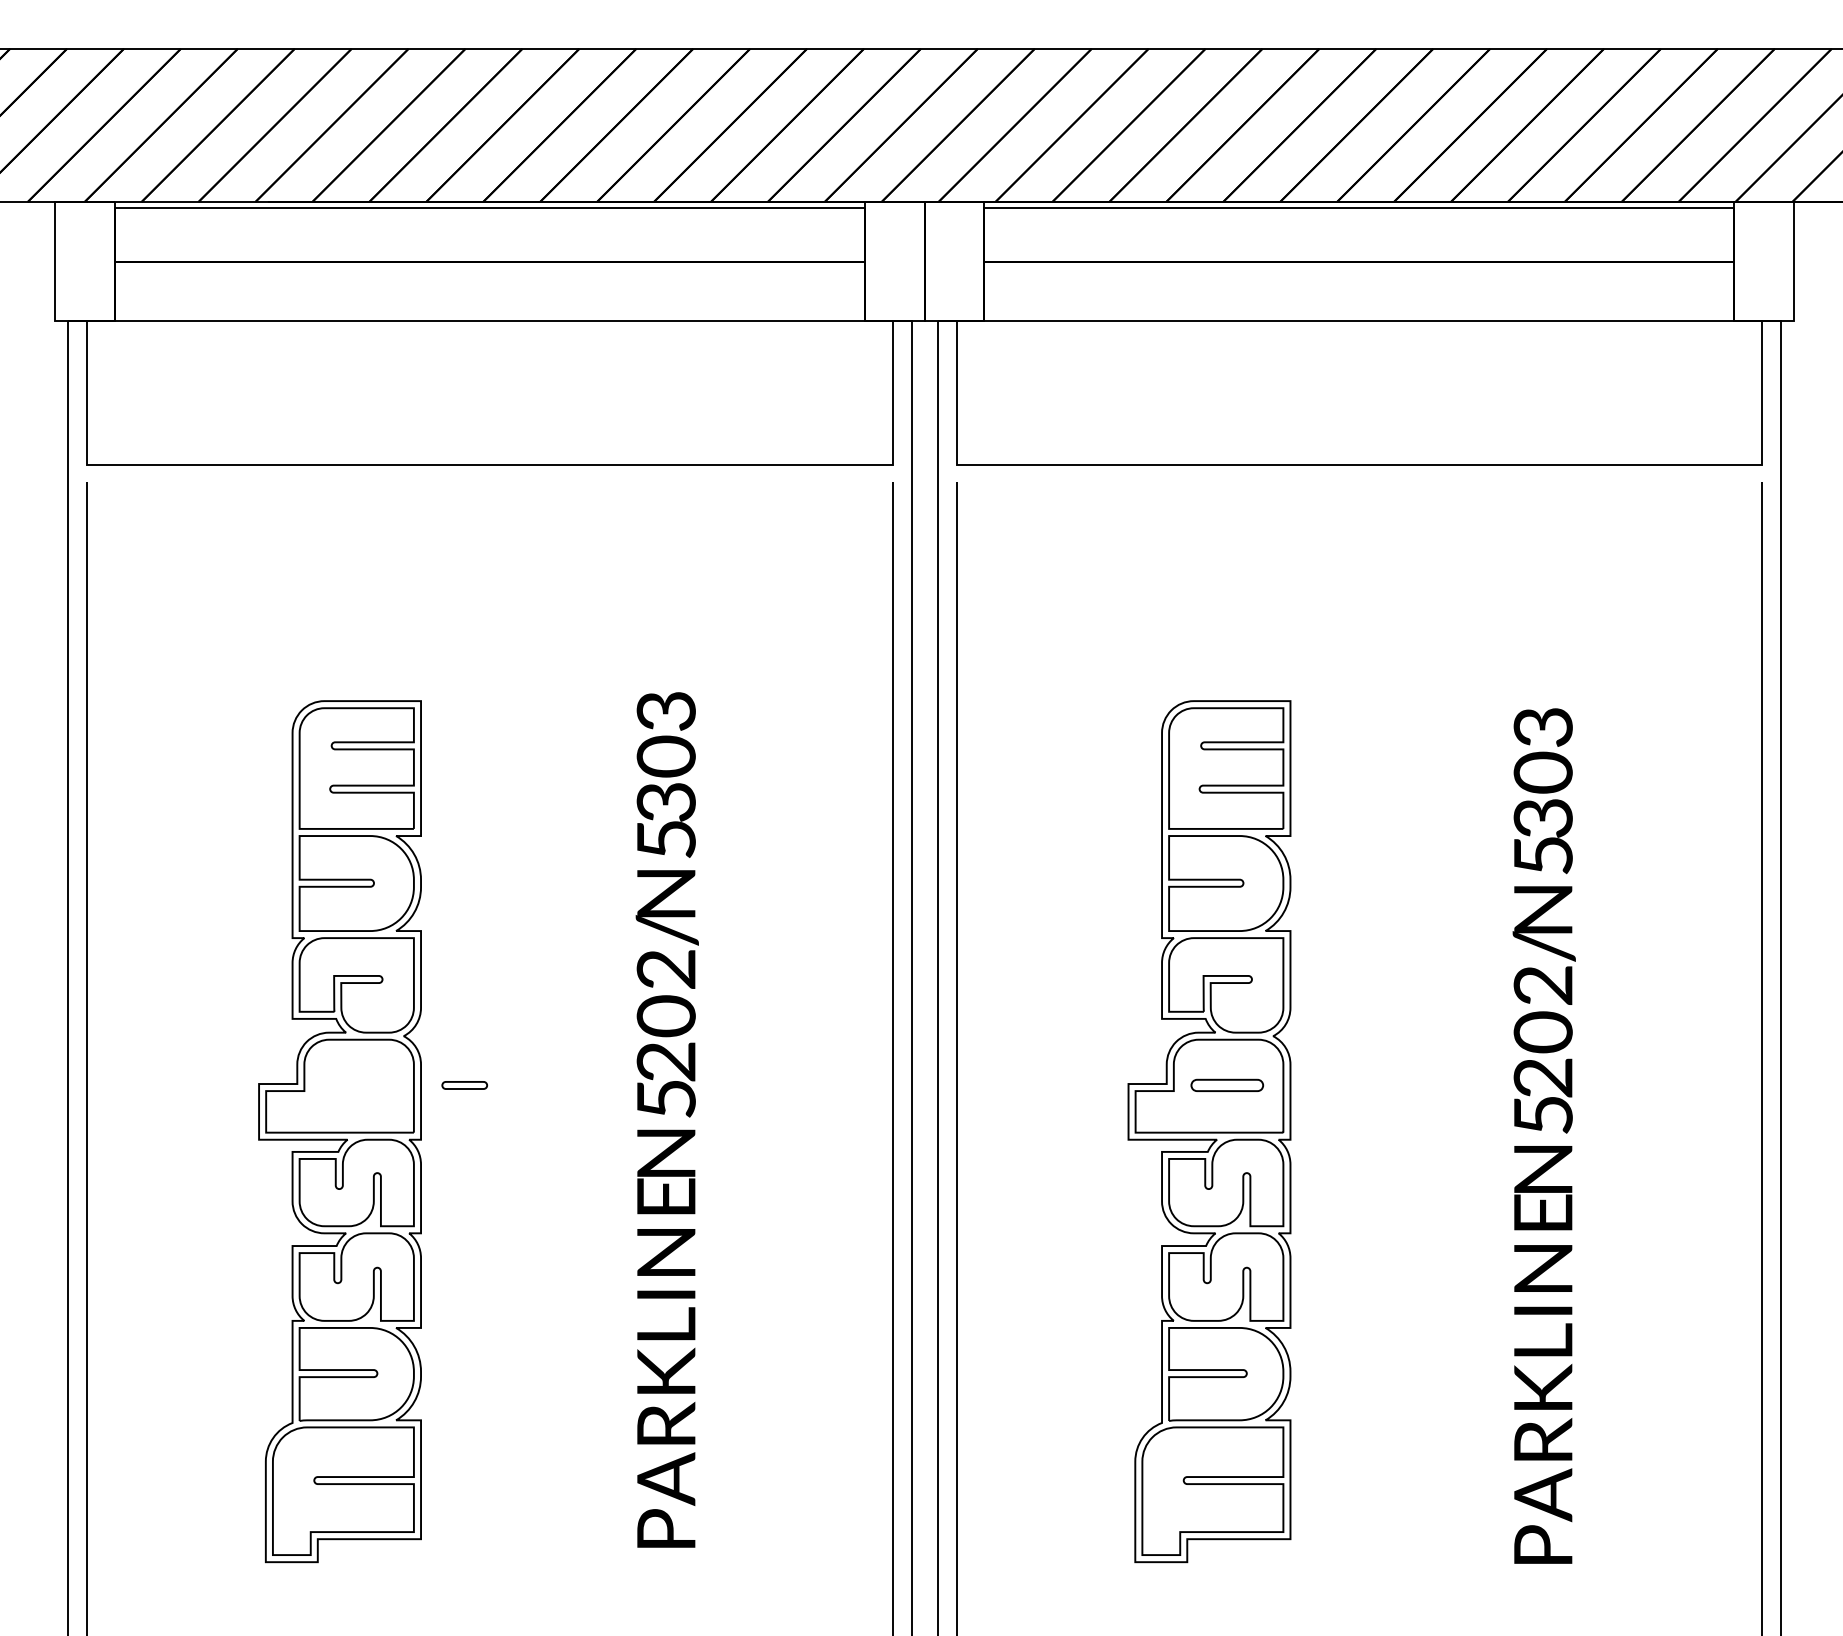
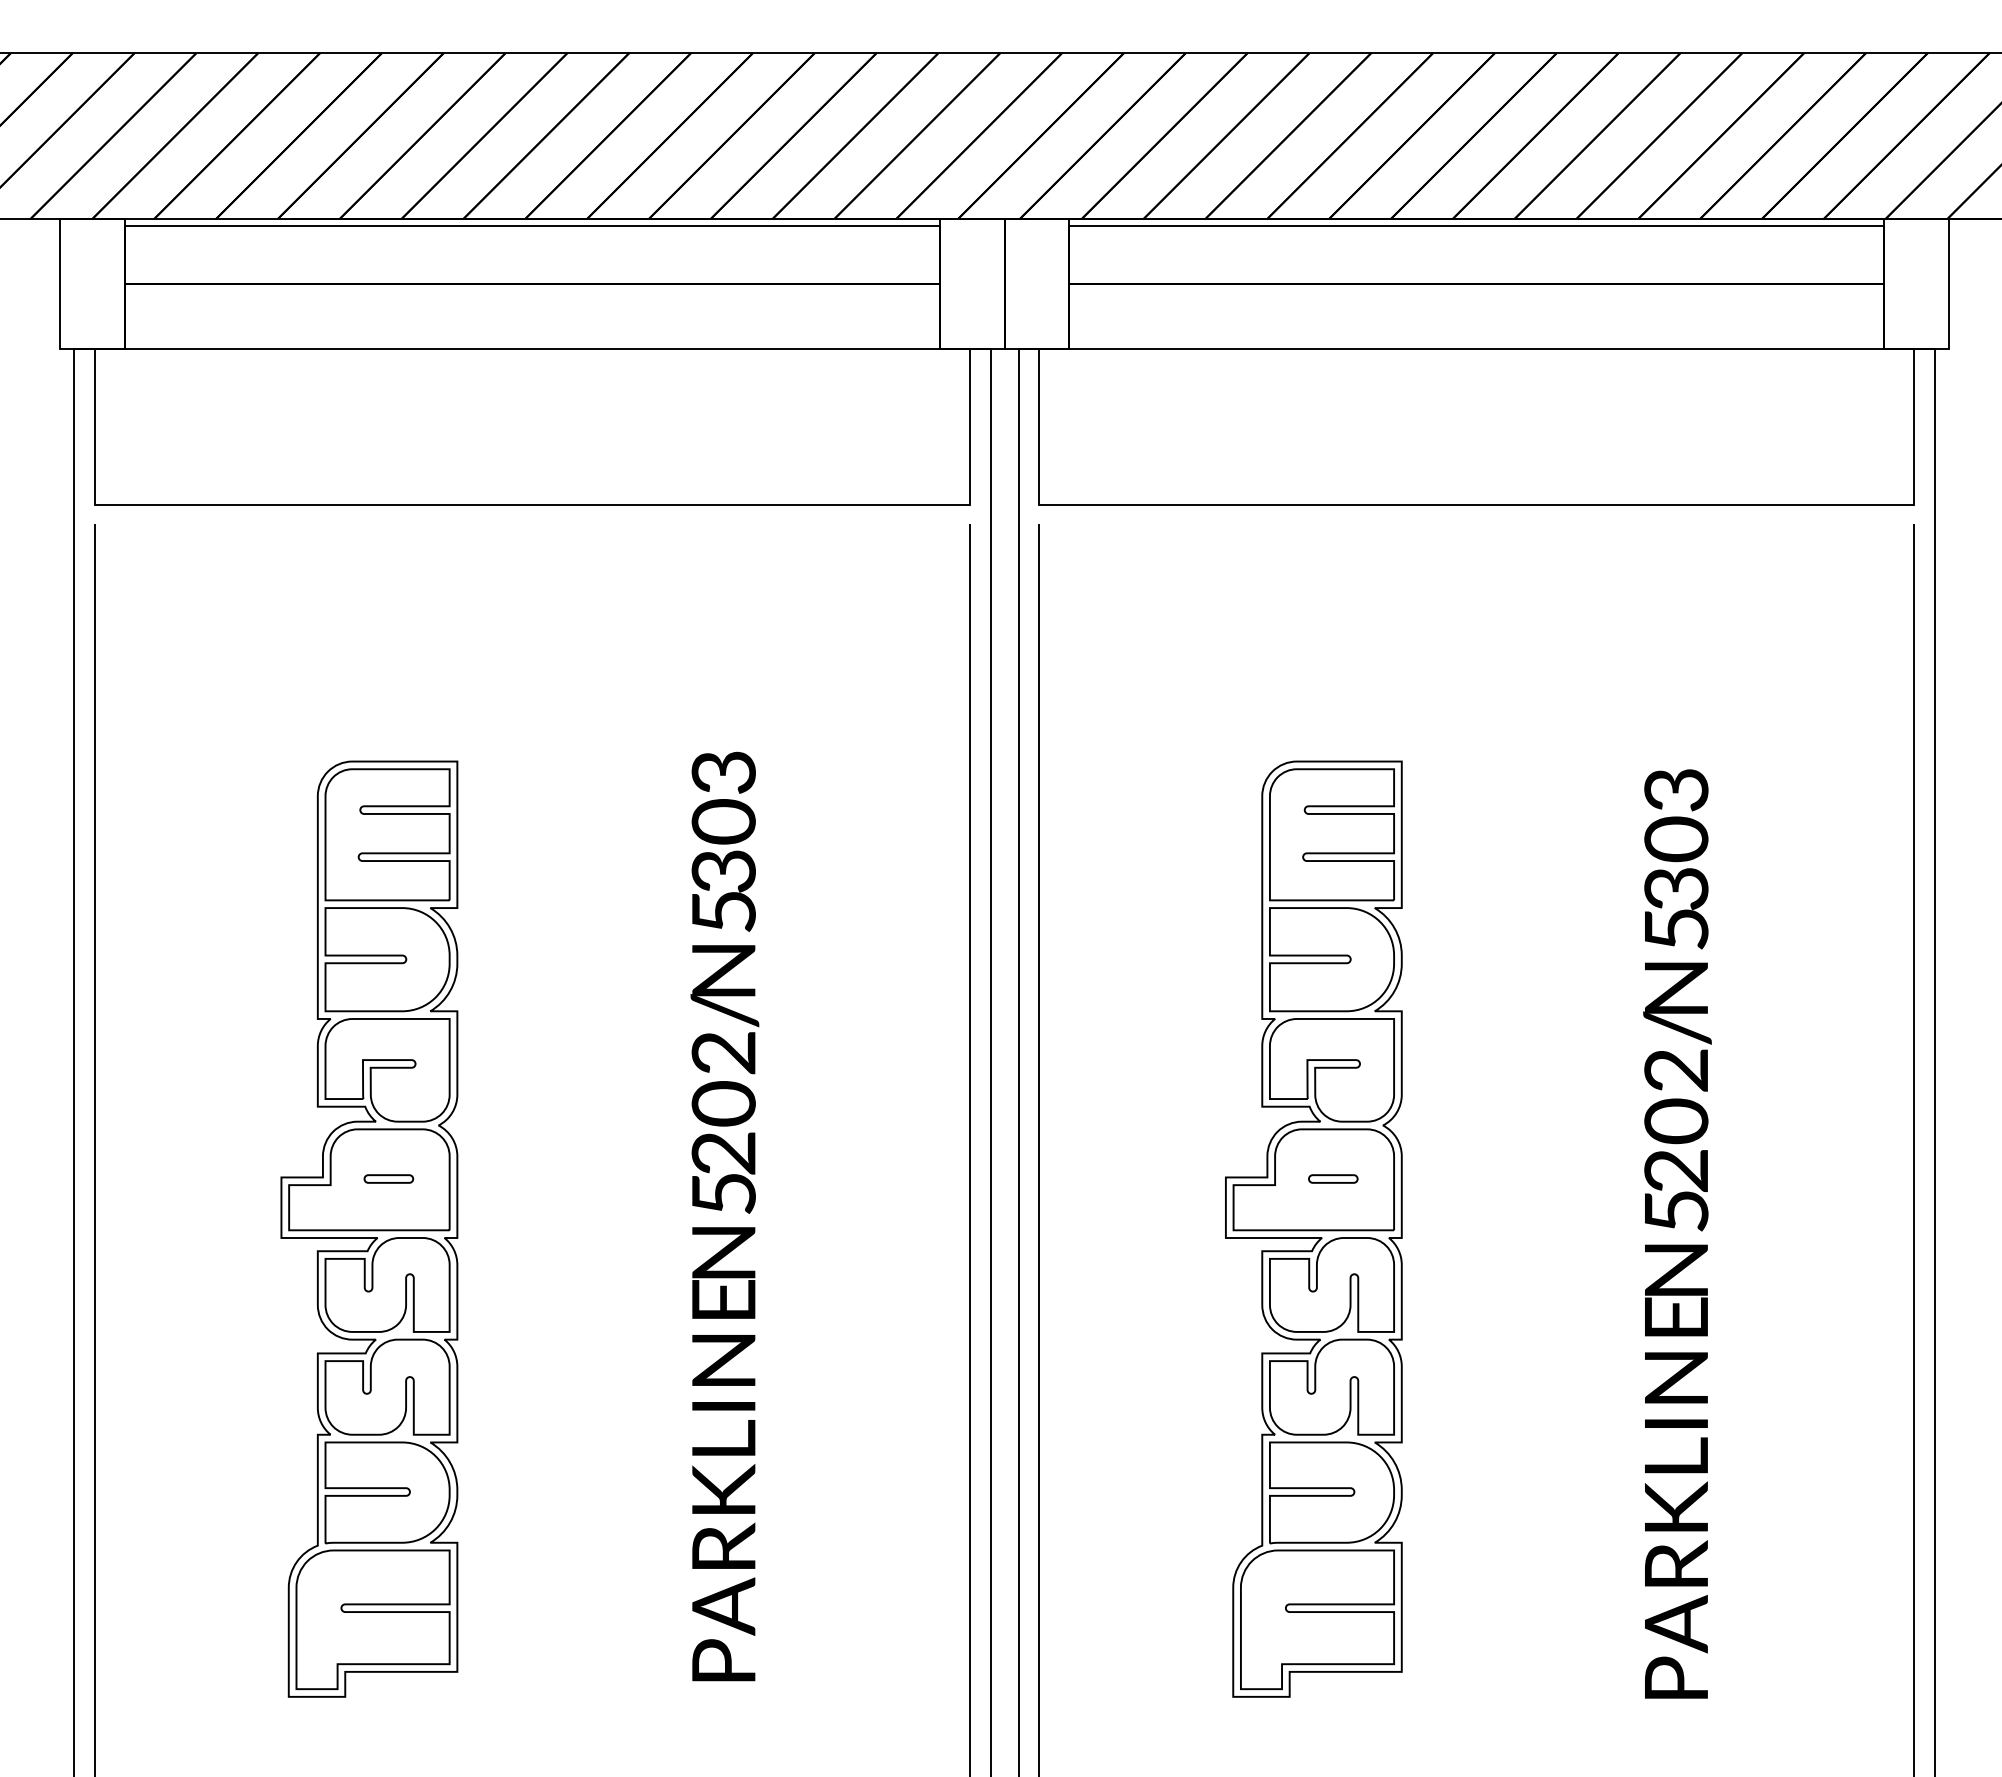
part: (464, 1084) -> (388, 1178), moved
part: (1227, 1084) -> (1333, 1178), size x0.62

